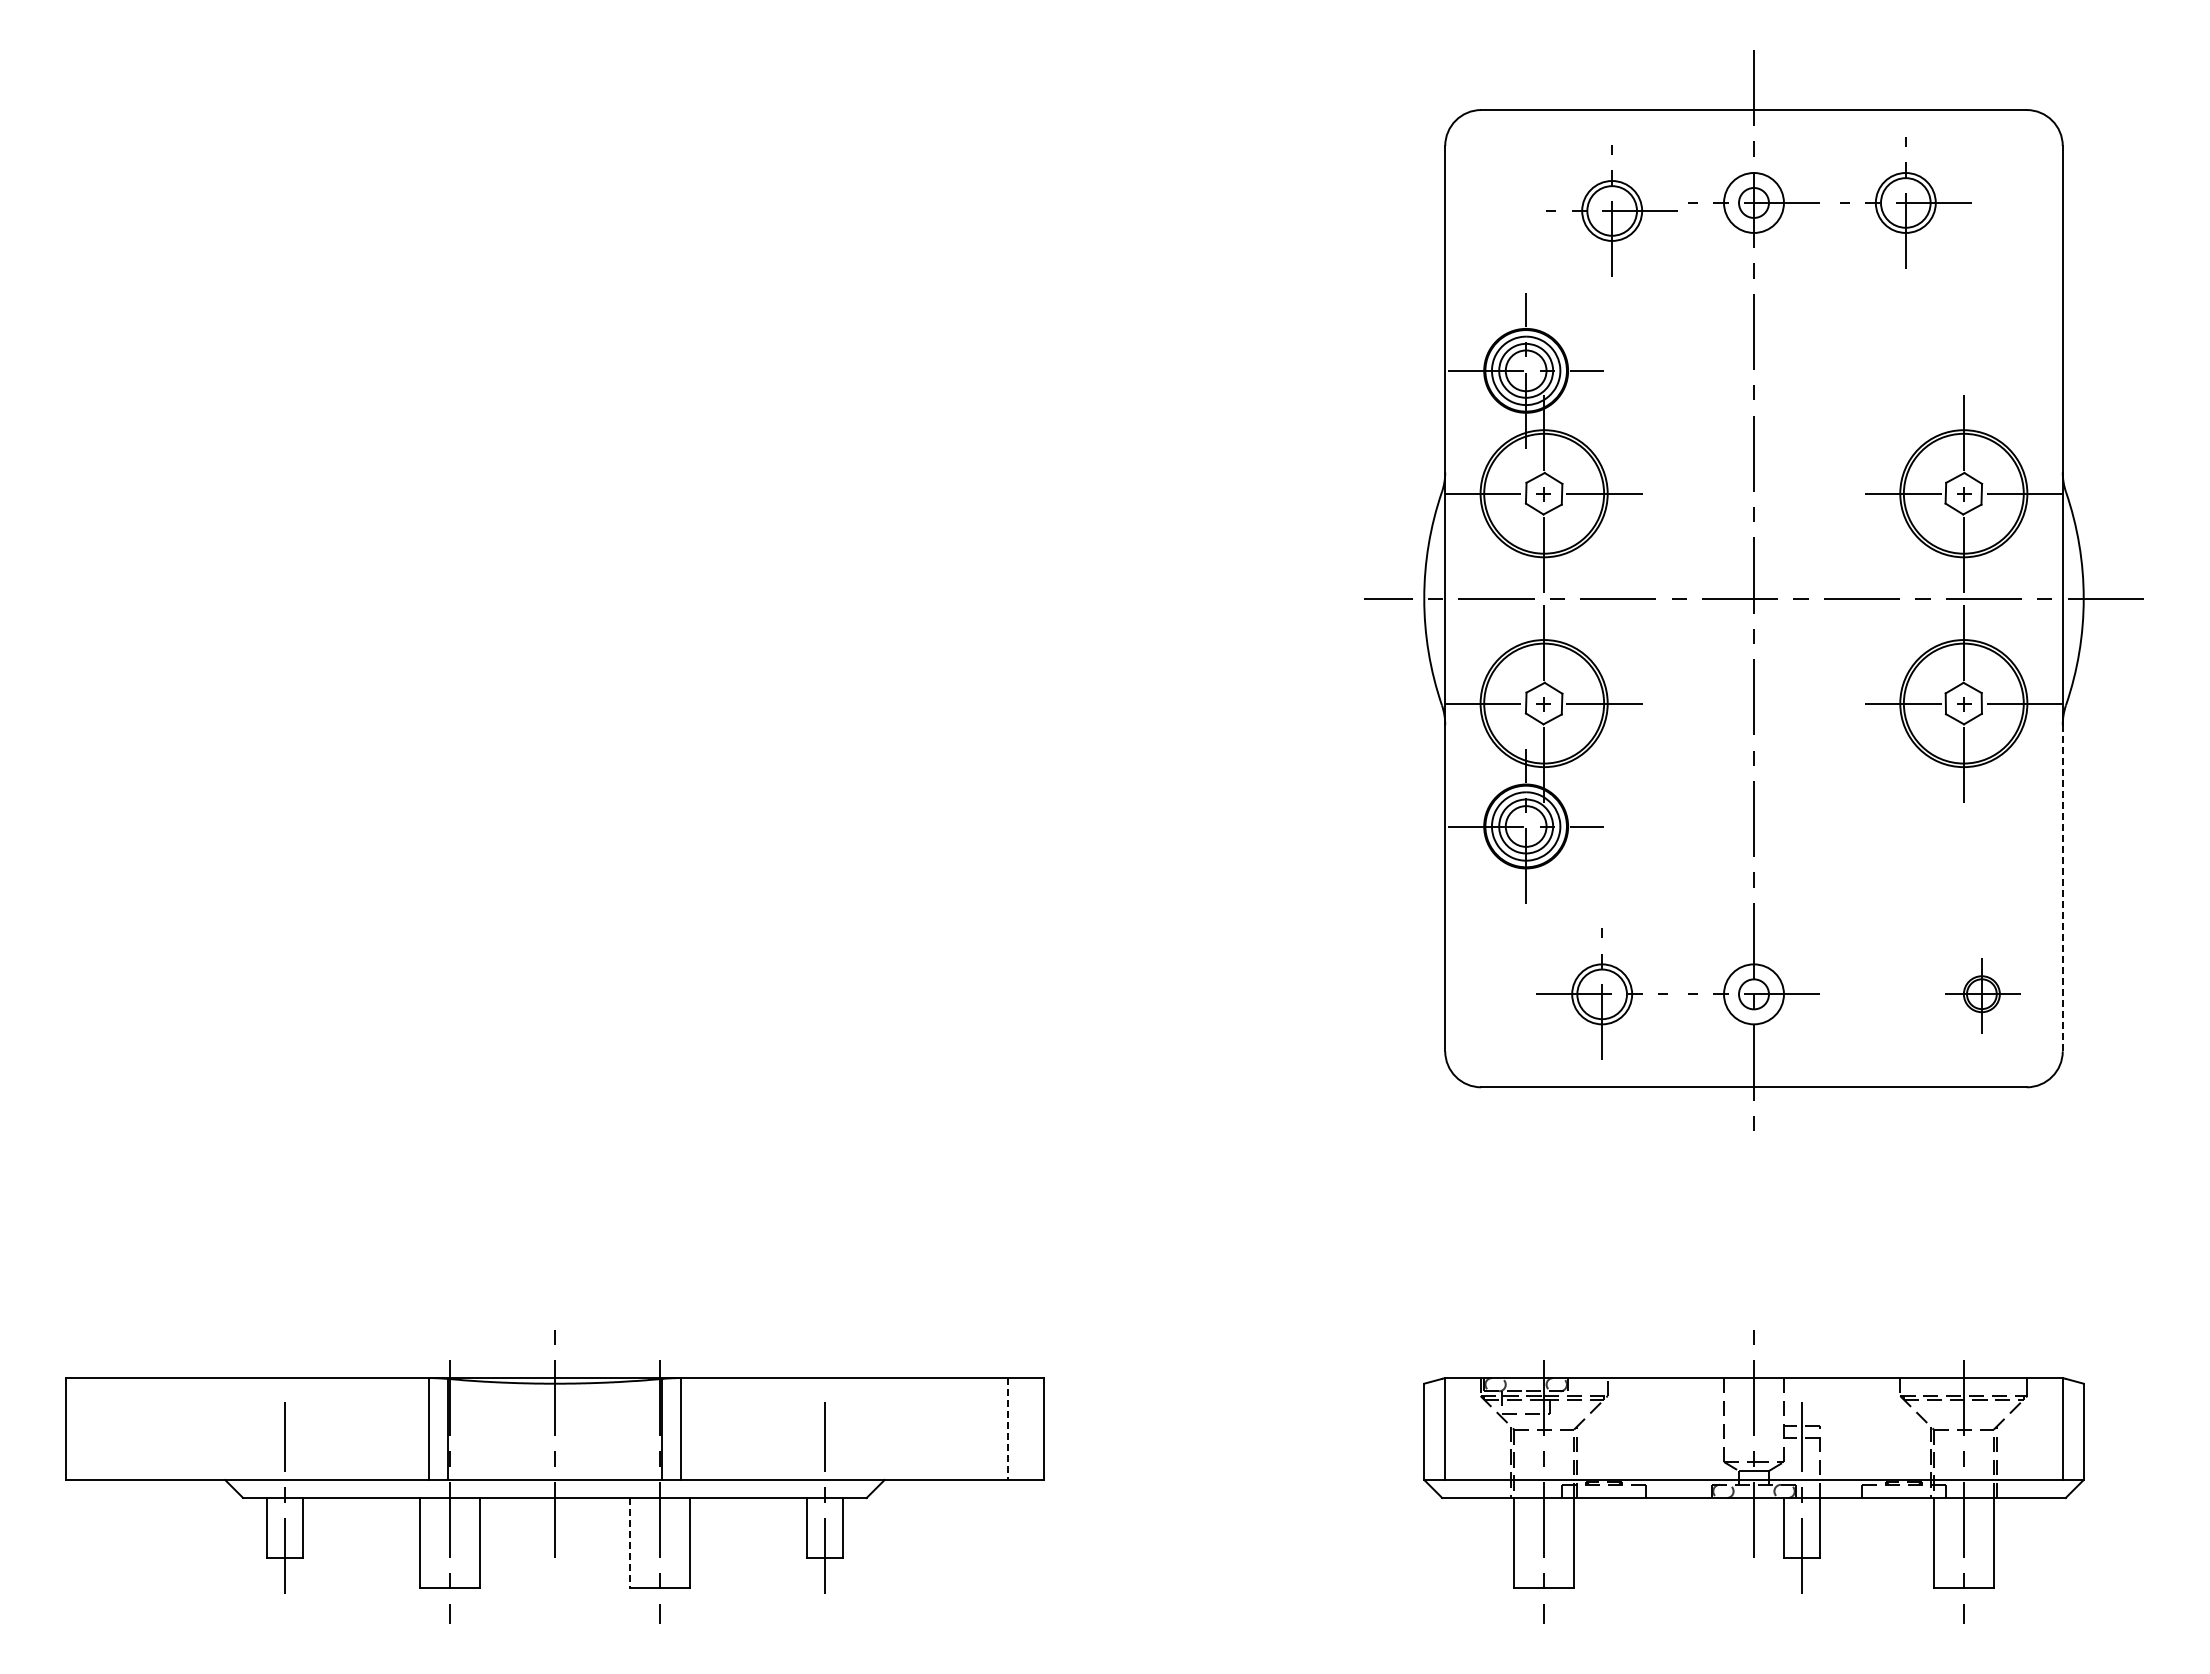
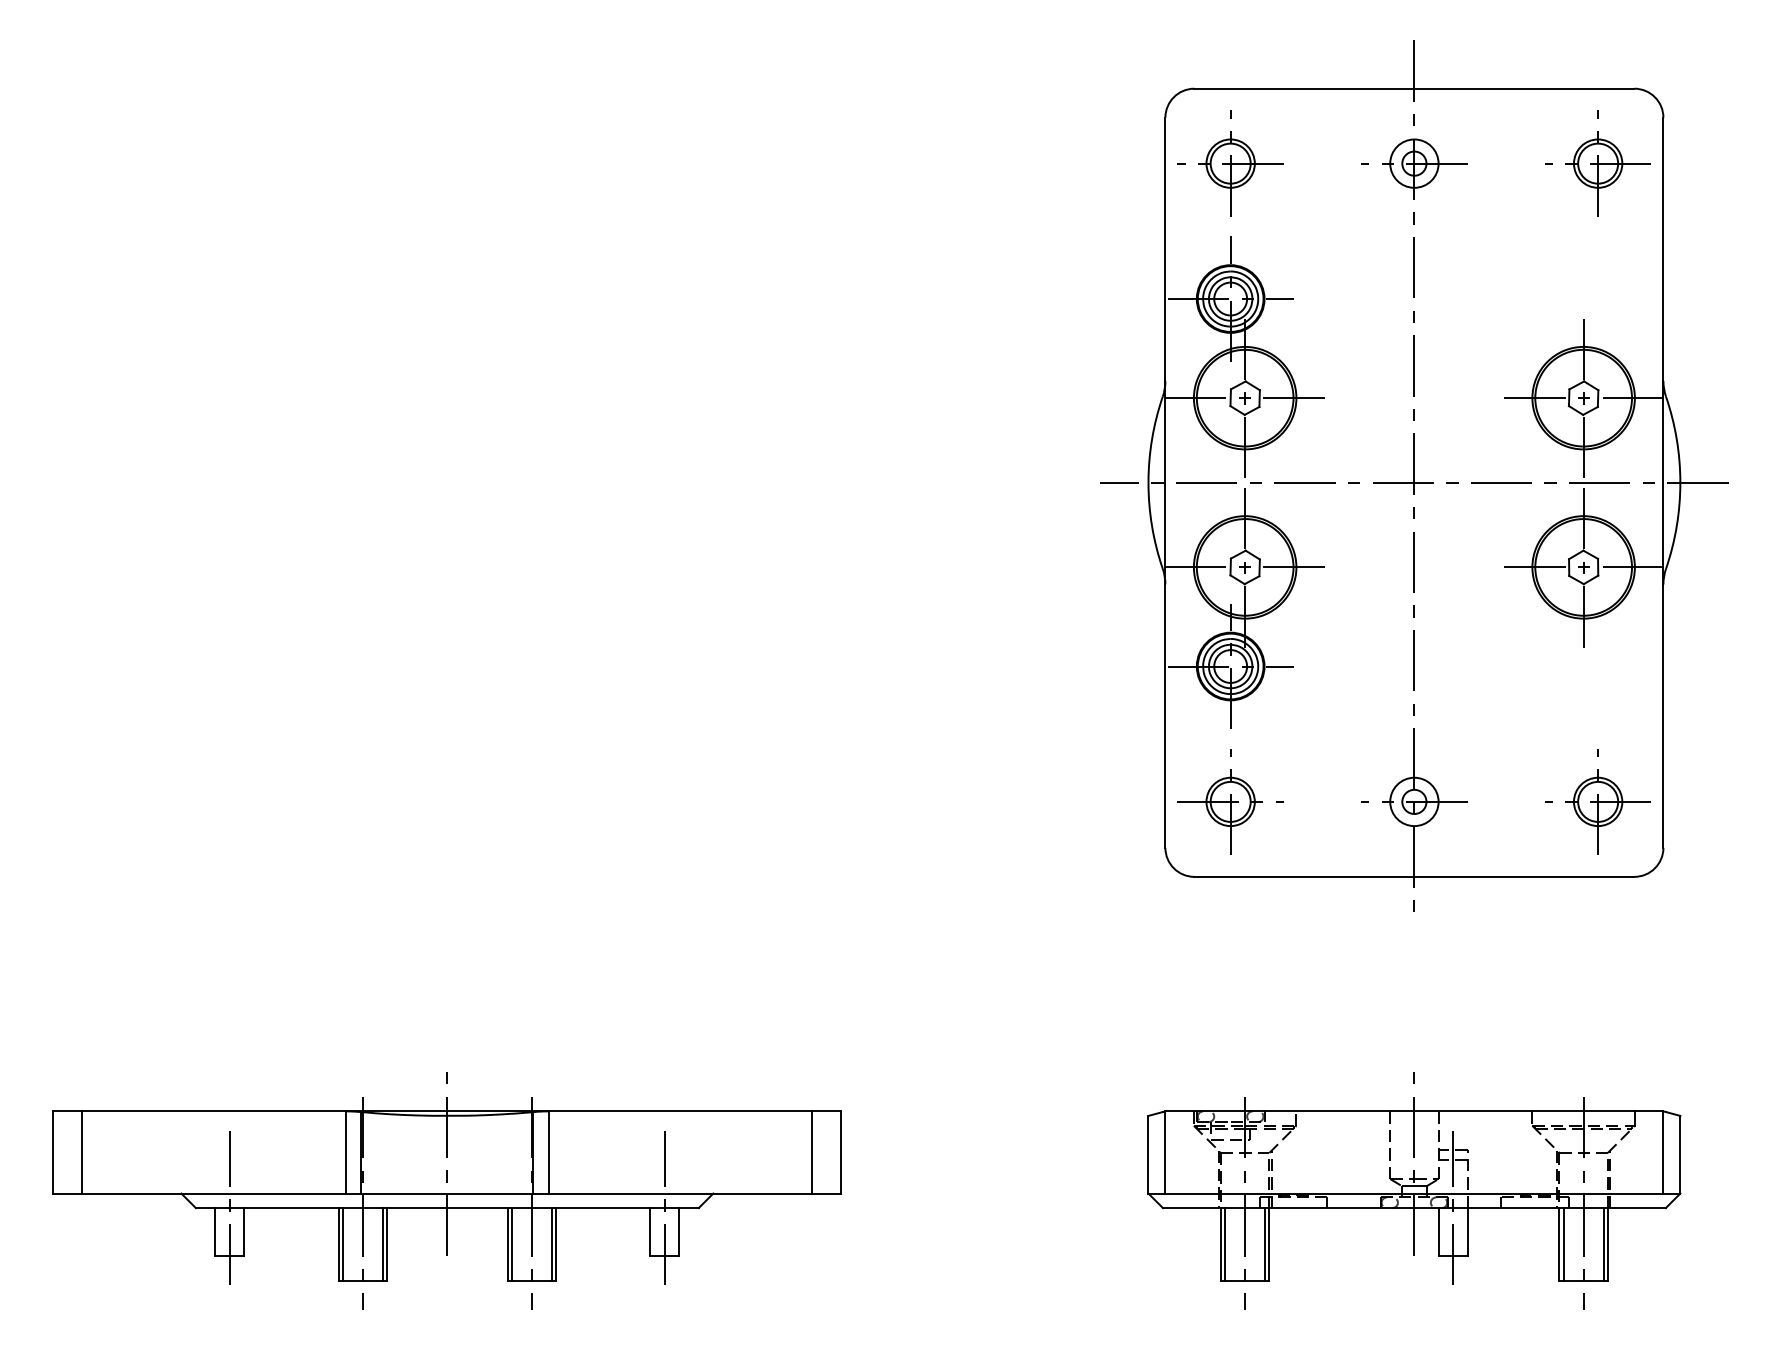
part: (1905, 202) -> (1597, 163), moved
part: (1611, 210) -> (1230, 163), moved
line: (2062, 887) -> (1663, 715), dashed -> solid
part: (1601, 993) -> (1230, 801), moved
part: (1981, 993) -> (1597, 801), size x1.67
line: (102, 1429) -> (82, 1152), added
line: (1007, 1429) -> (812, 1152), dashed -> solid
line: (425, 1542) -> (342, 1243), added
line: (474, 1542) -> (382, 1243), added
line: (629, 1542) -> (507, 1243), dashed -> solid
line: (635, 1542) -> (512, 1243), added
line: (684, 1542) -> (551, 1243), added
line: (1519, 1542) -> (1225, 1243), added
line: (1568, 1542) -> (1264, 1243), added
line: (1939, 1542) -> (1564, 1243), added
line: (1988, 1542) -> (1603, 1243), added

